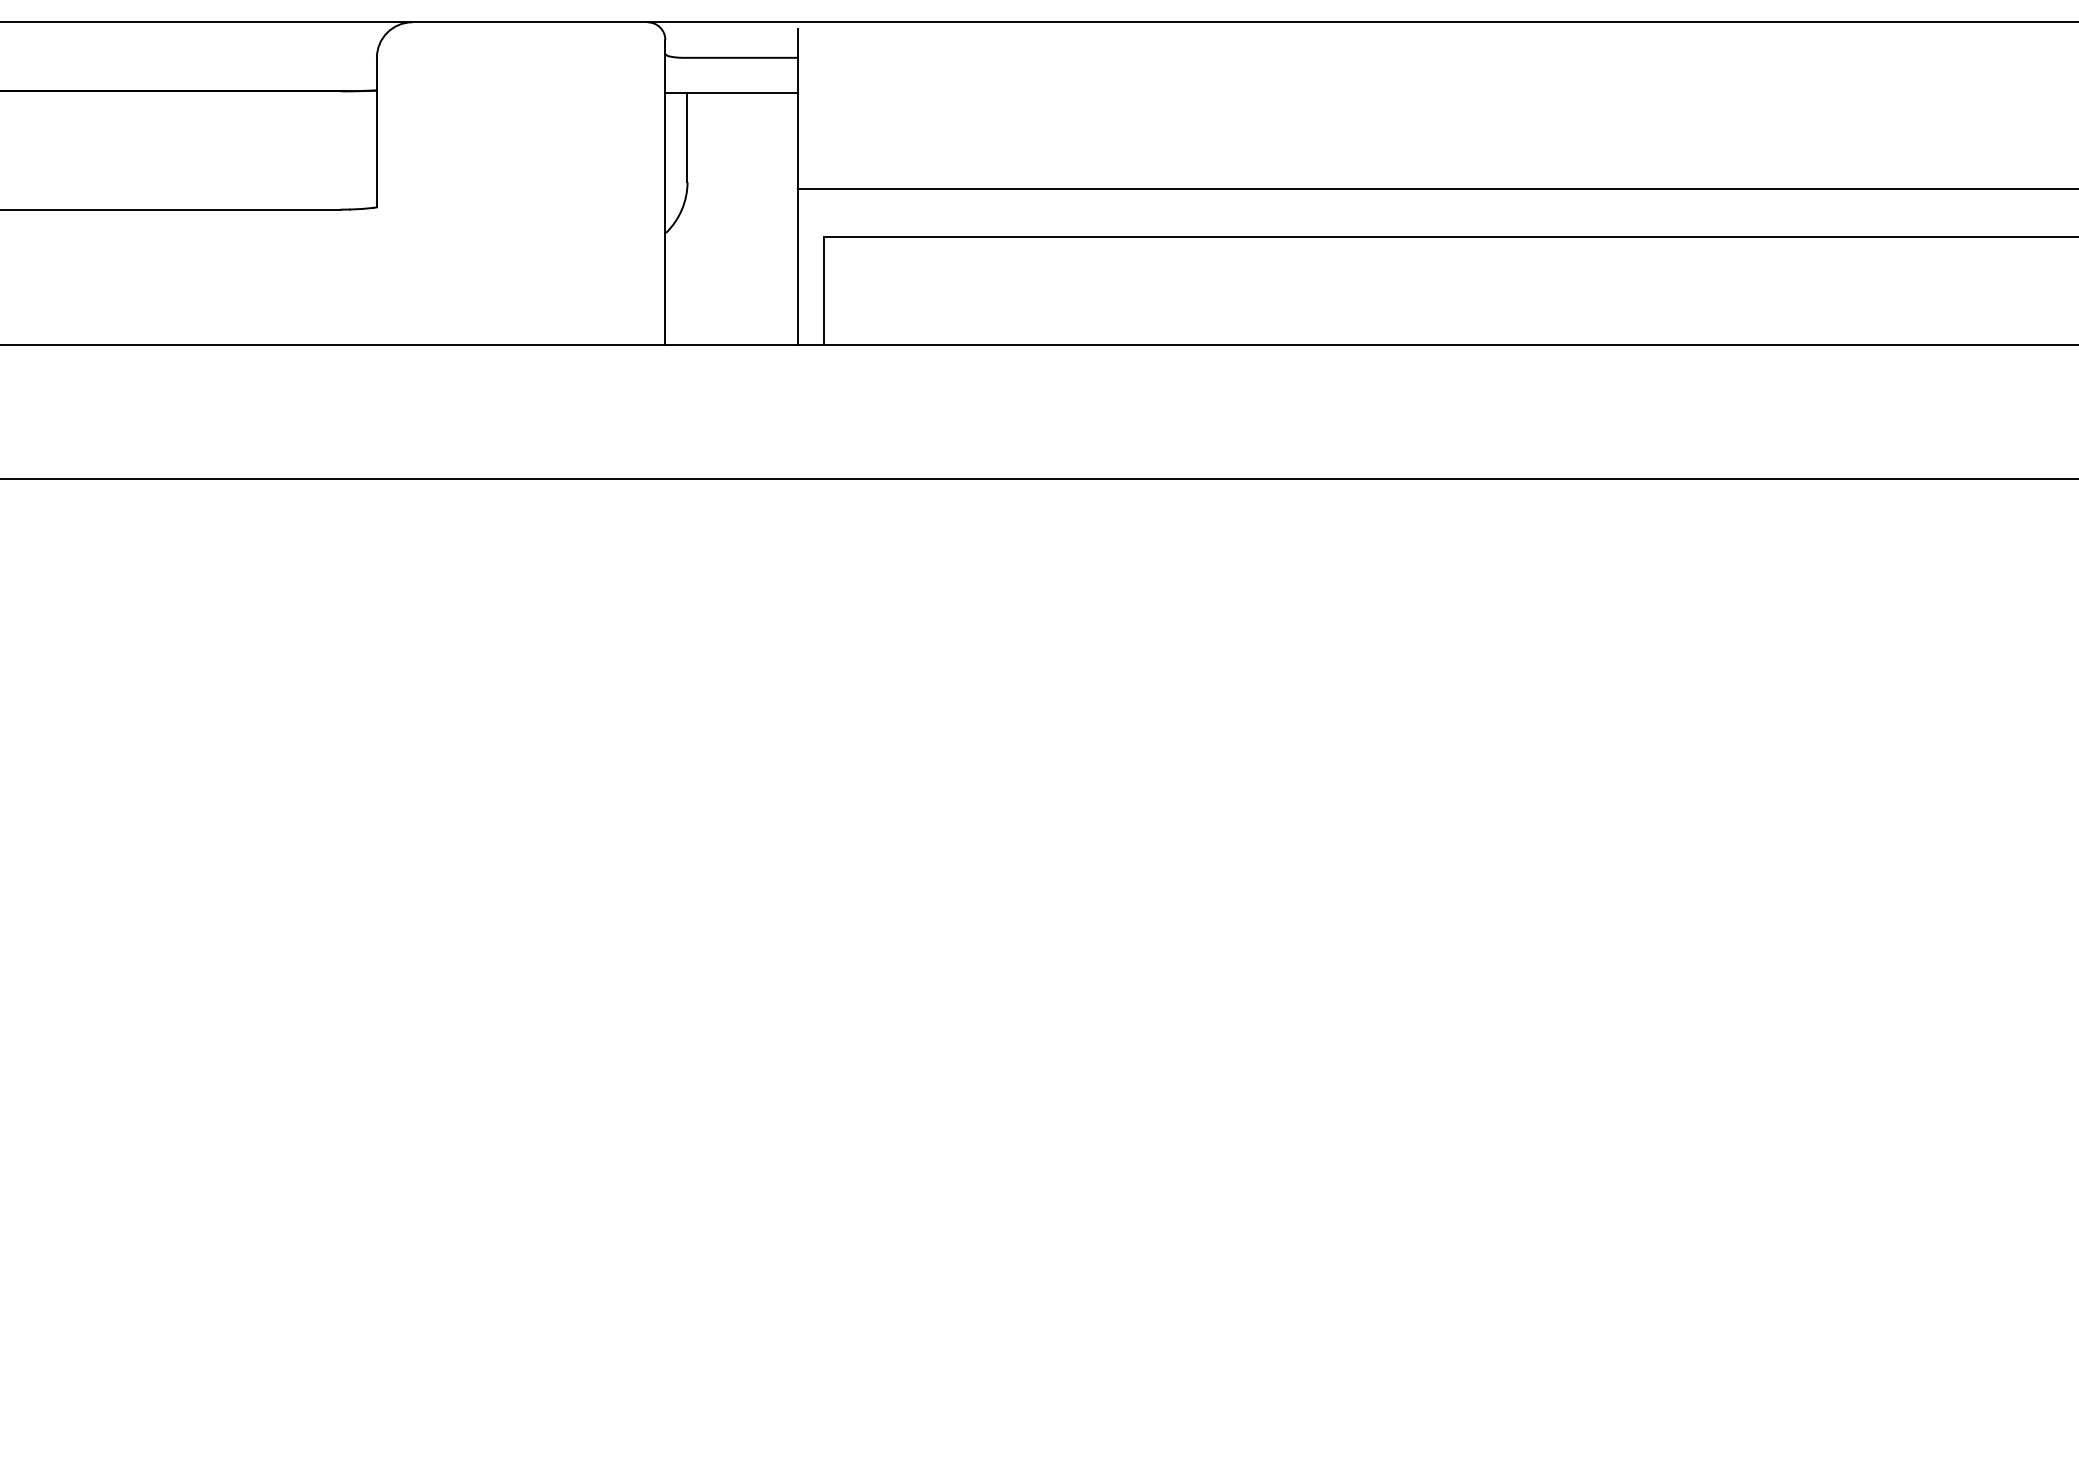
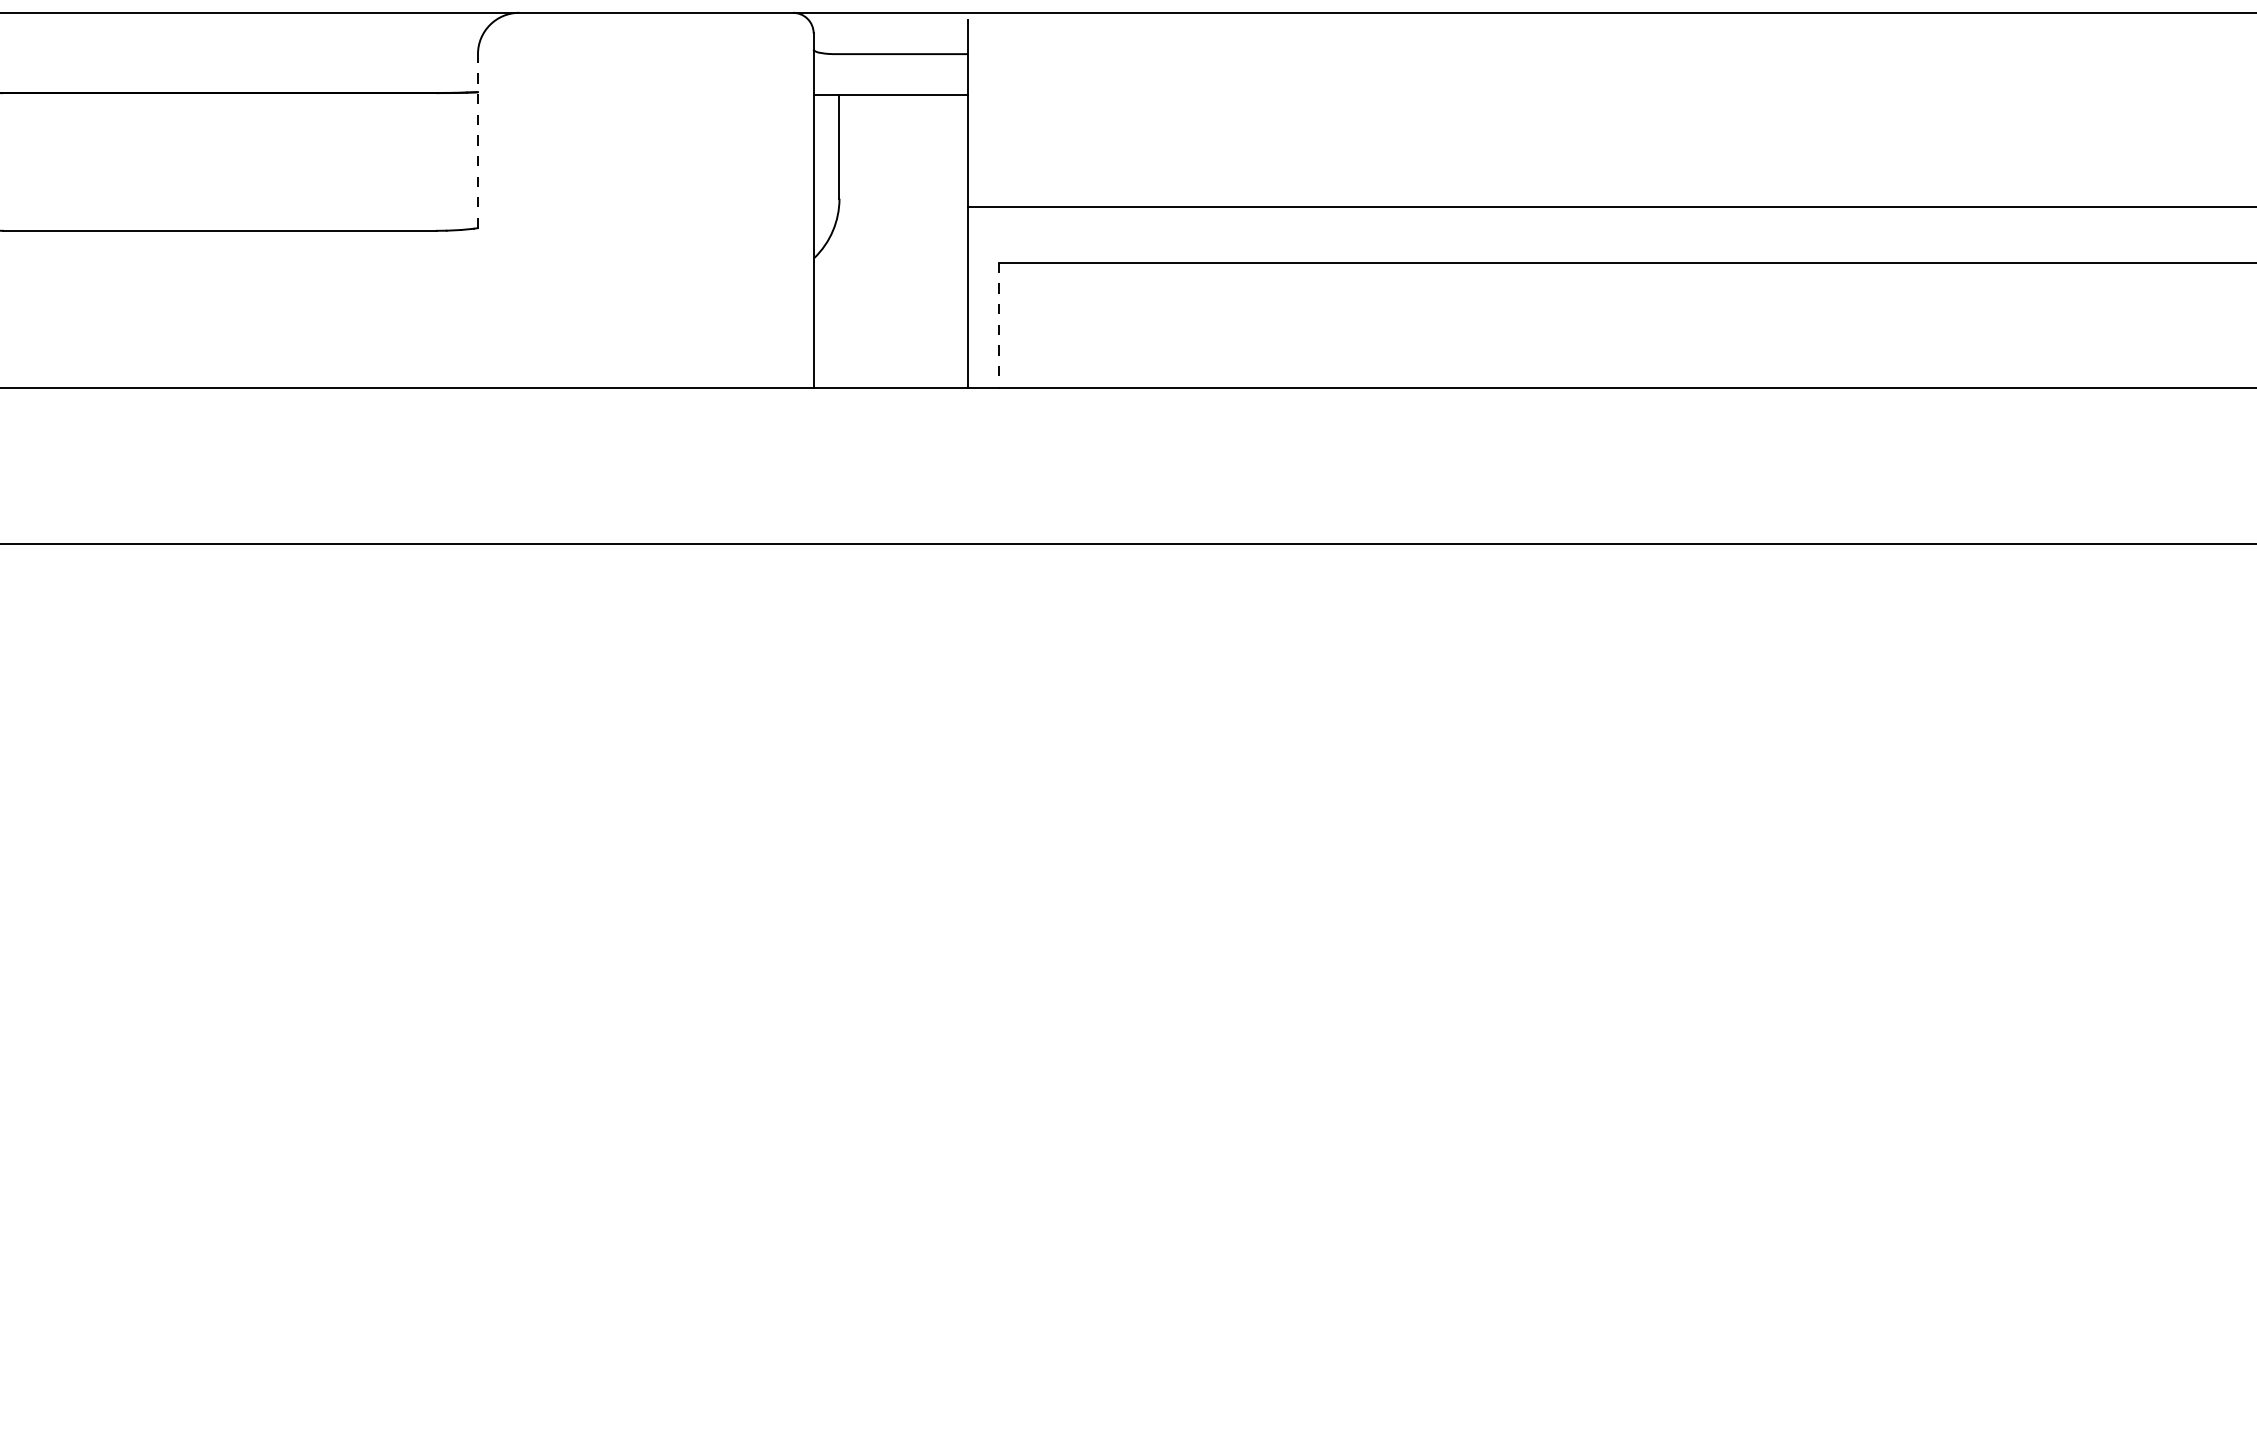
line: (376, 132) -> (477, 141), solid -> dashed
line: (824, 291) -> (998, 326), solid -> dashed

